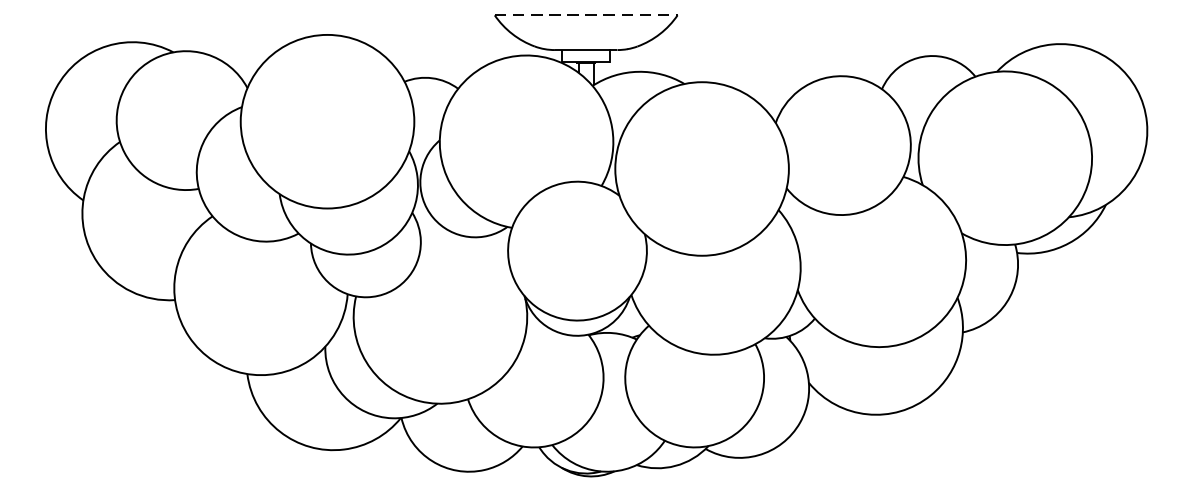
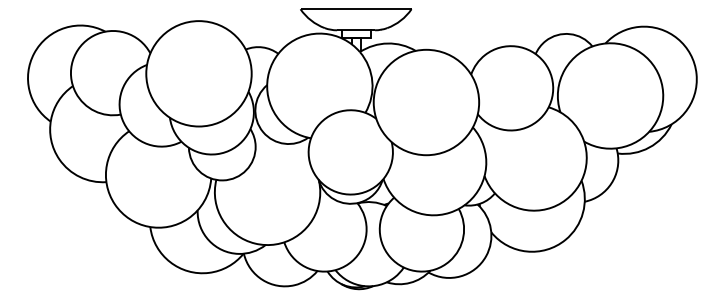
line: (586, 15) -> (356, 9), dashed -> solid

